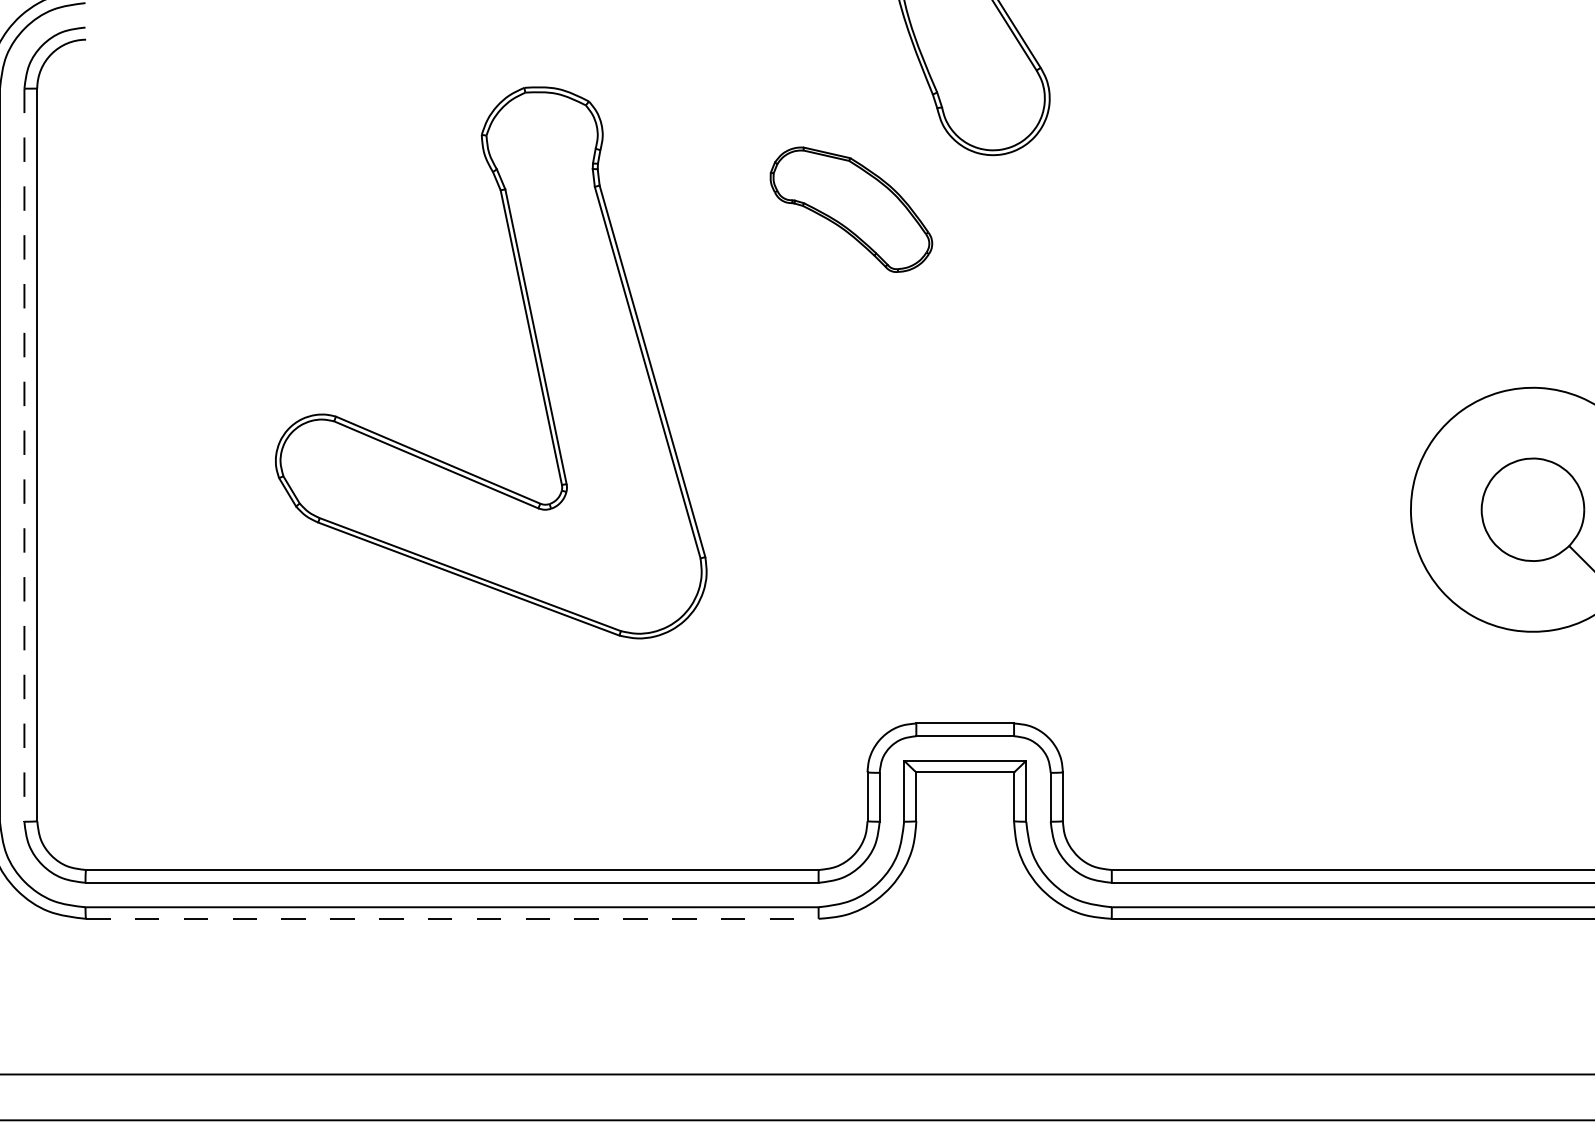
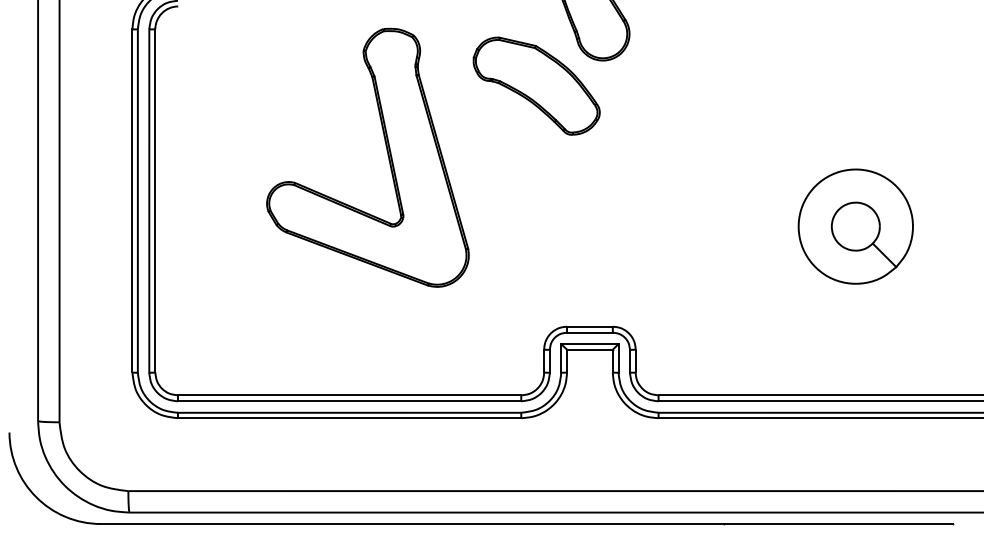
part: (851, 208) -> (536, 85), size x1.67
line: (24, 456) -> (149, 201), dashed -> solid
line: (451, 919) -> (349, 418), dashed -> solid

